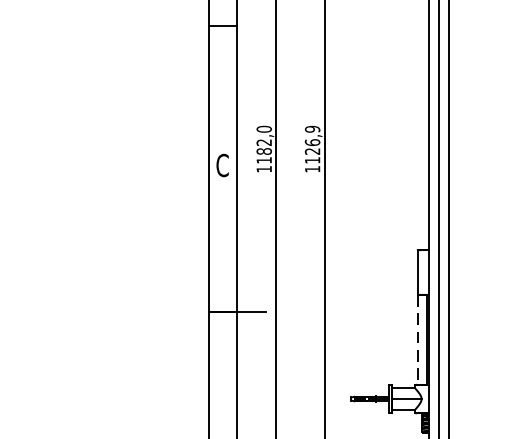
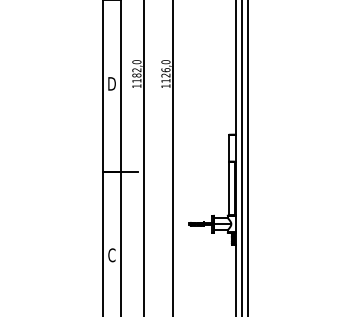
text: (311, 129) -> (165, 62), 1126,9 -> 1126,0
text: (221, 164) -> (111, 83), C -> D
line: (416, 339) -> (228, 188), dashed -> solid

